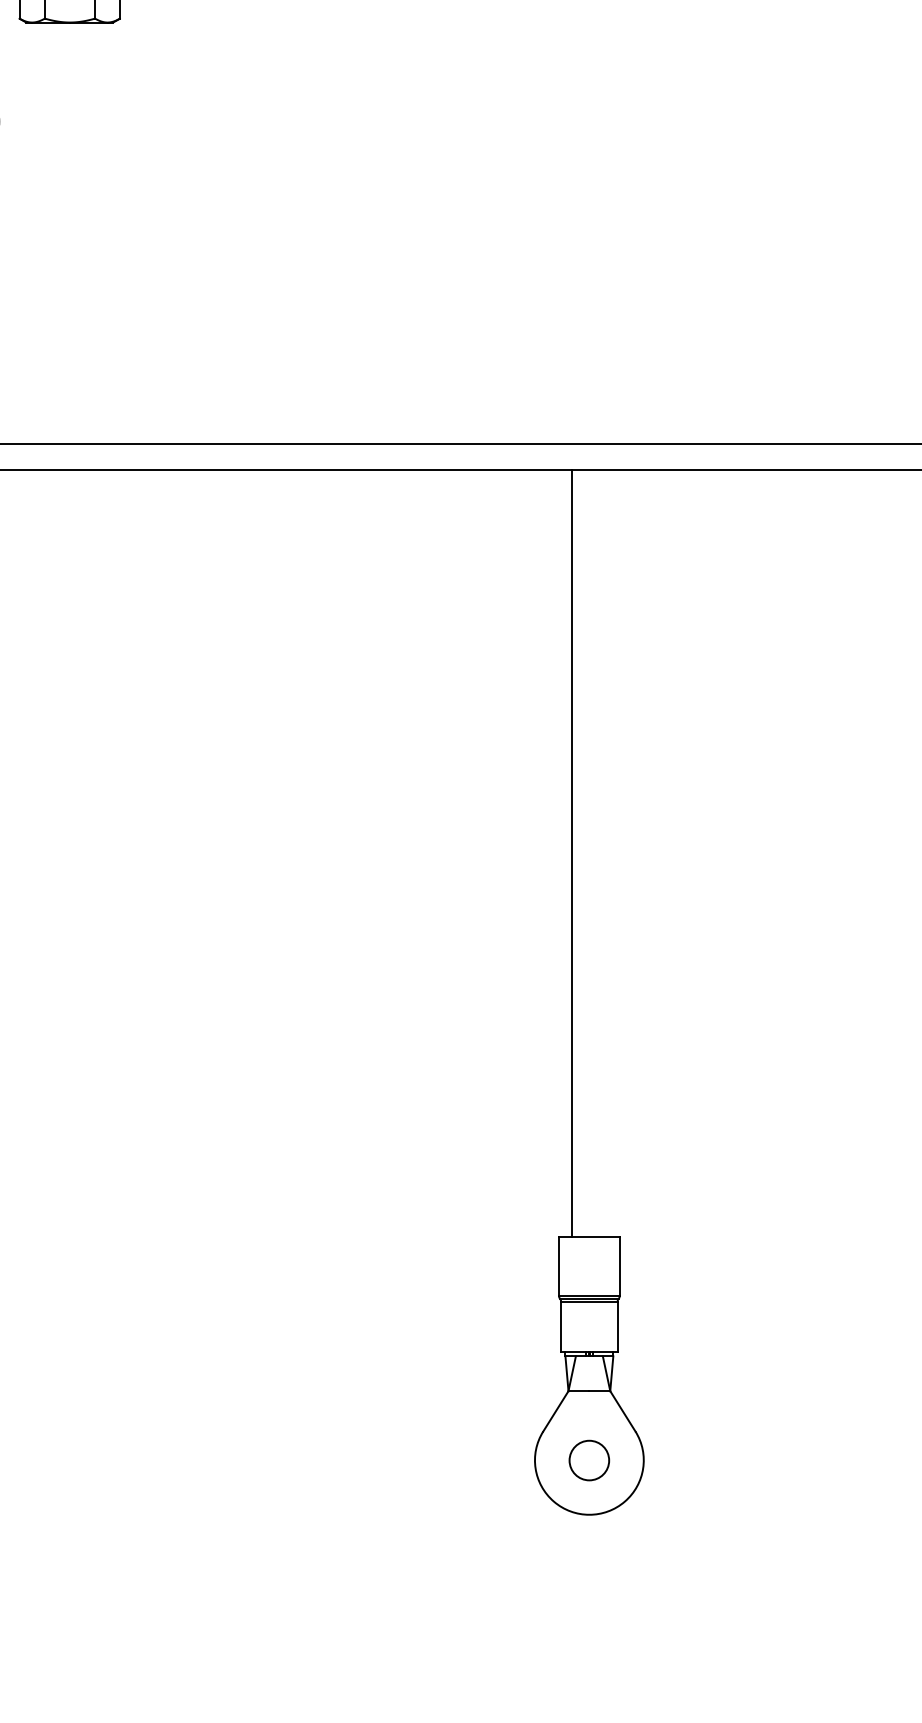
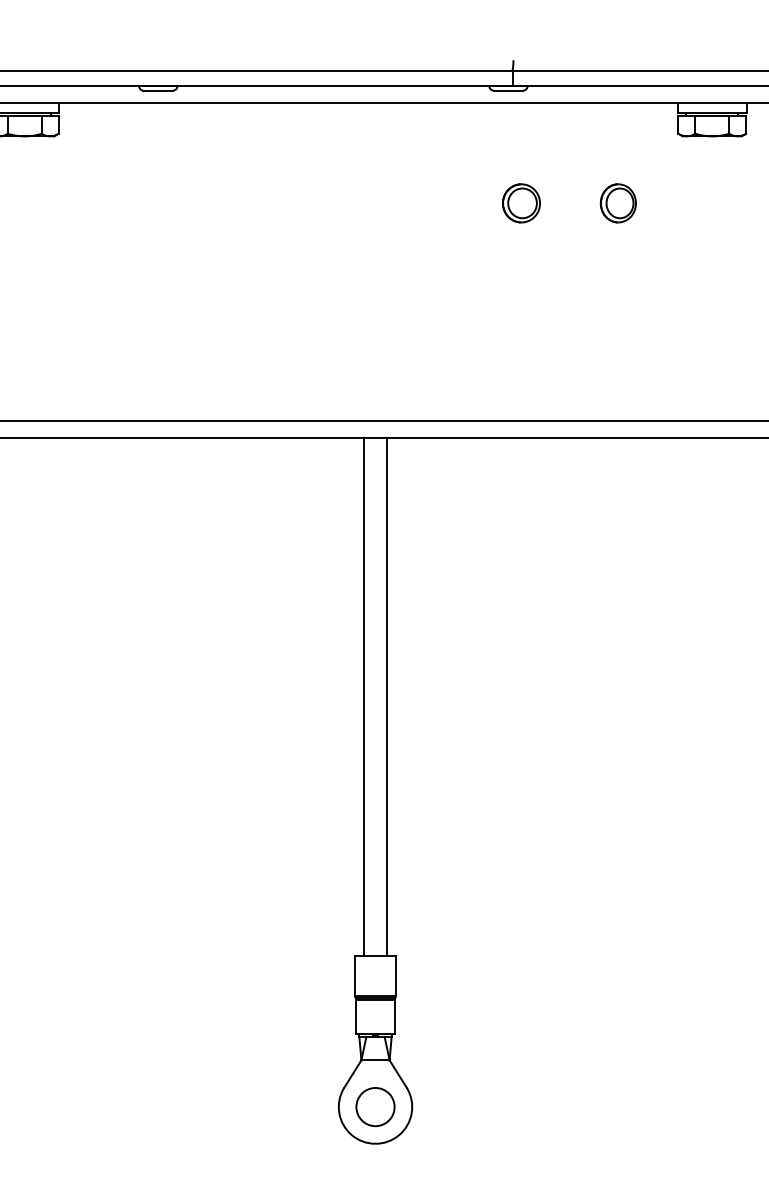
part: (805, 121) -> (521, 203), added
line: (607, 853) -> (387, 697), added
circle: (589, 1461) -> (375, 1107), size x1.43

